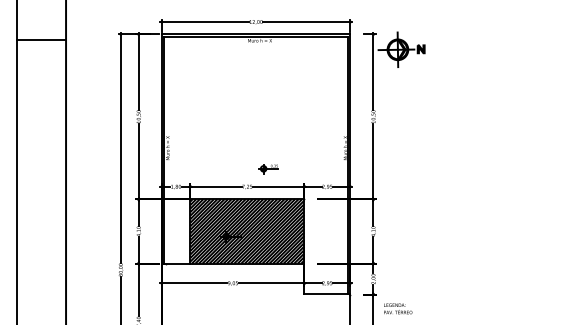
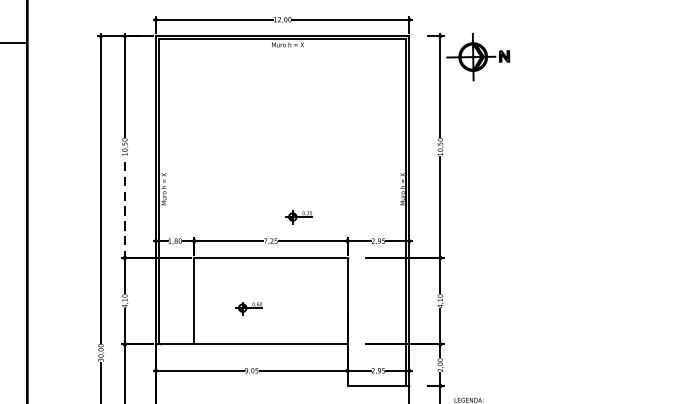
line: (138, 161) -> (124, 207), solid -> dashed
hatch: (247, 231) -> (271, 301), removed

